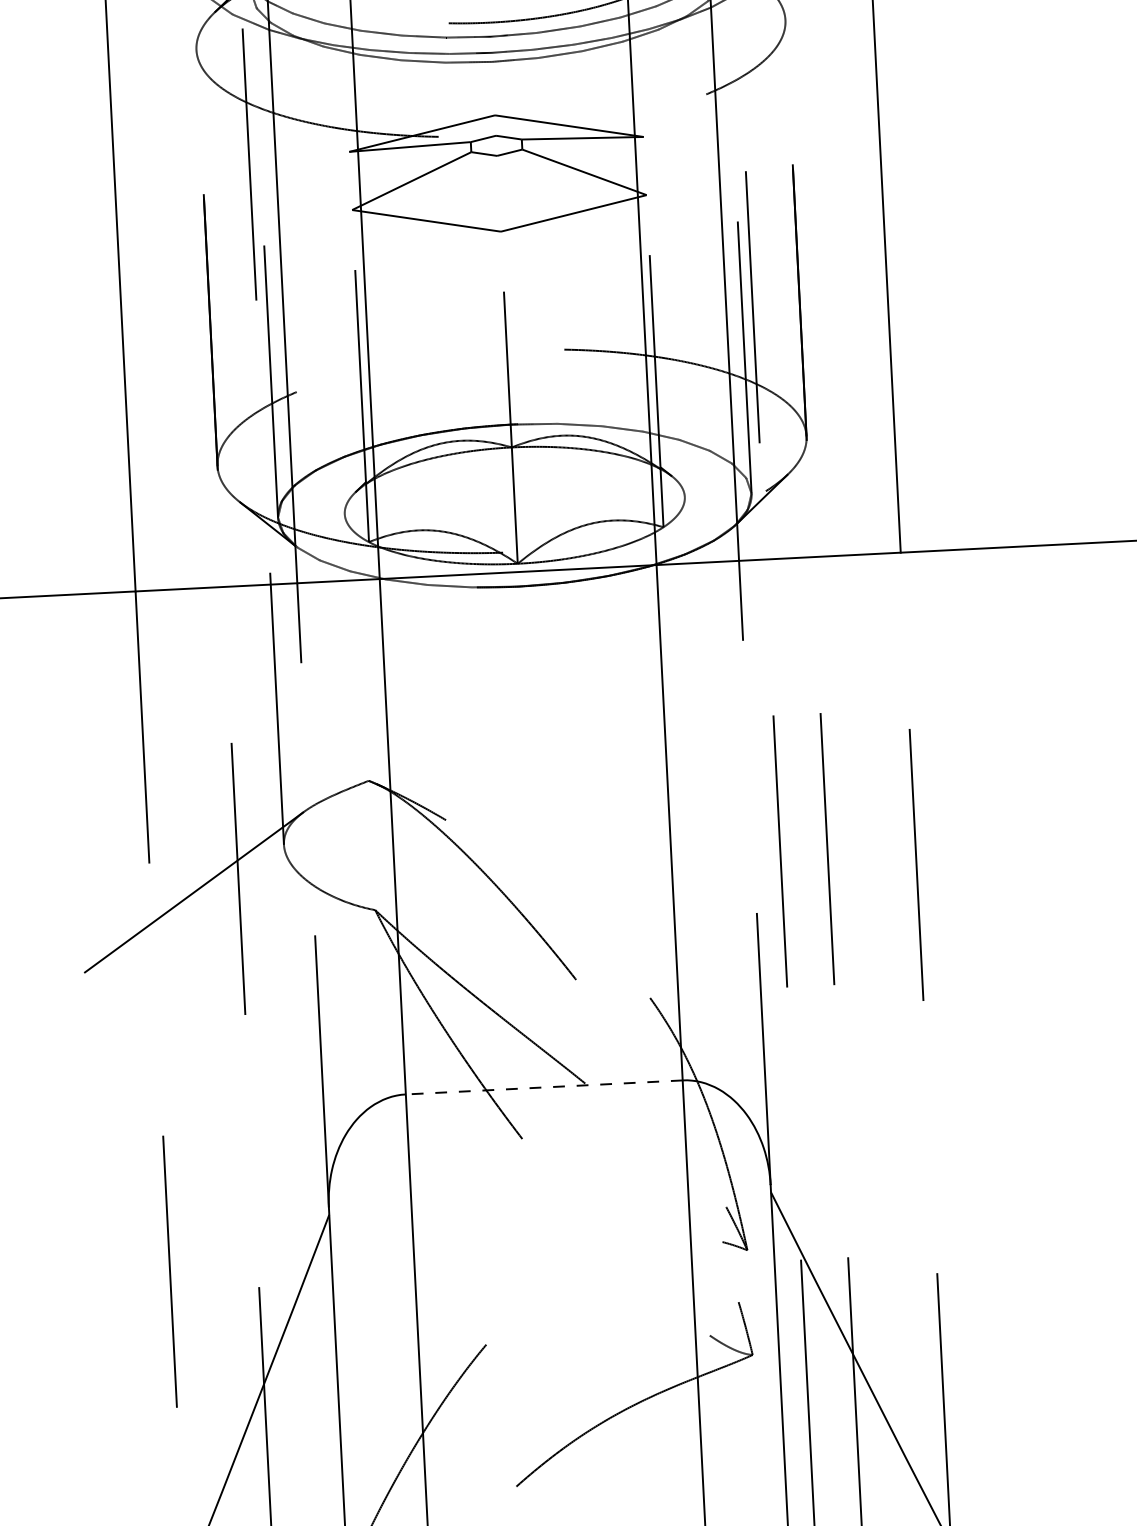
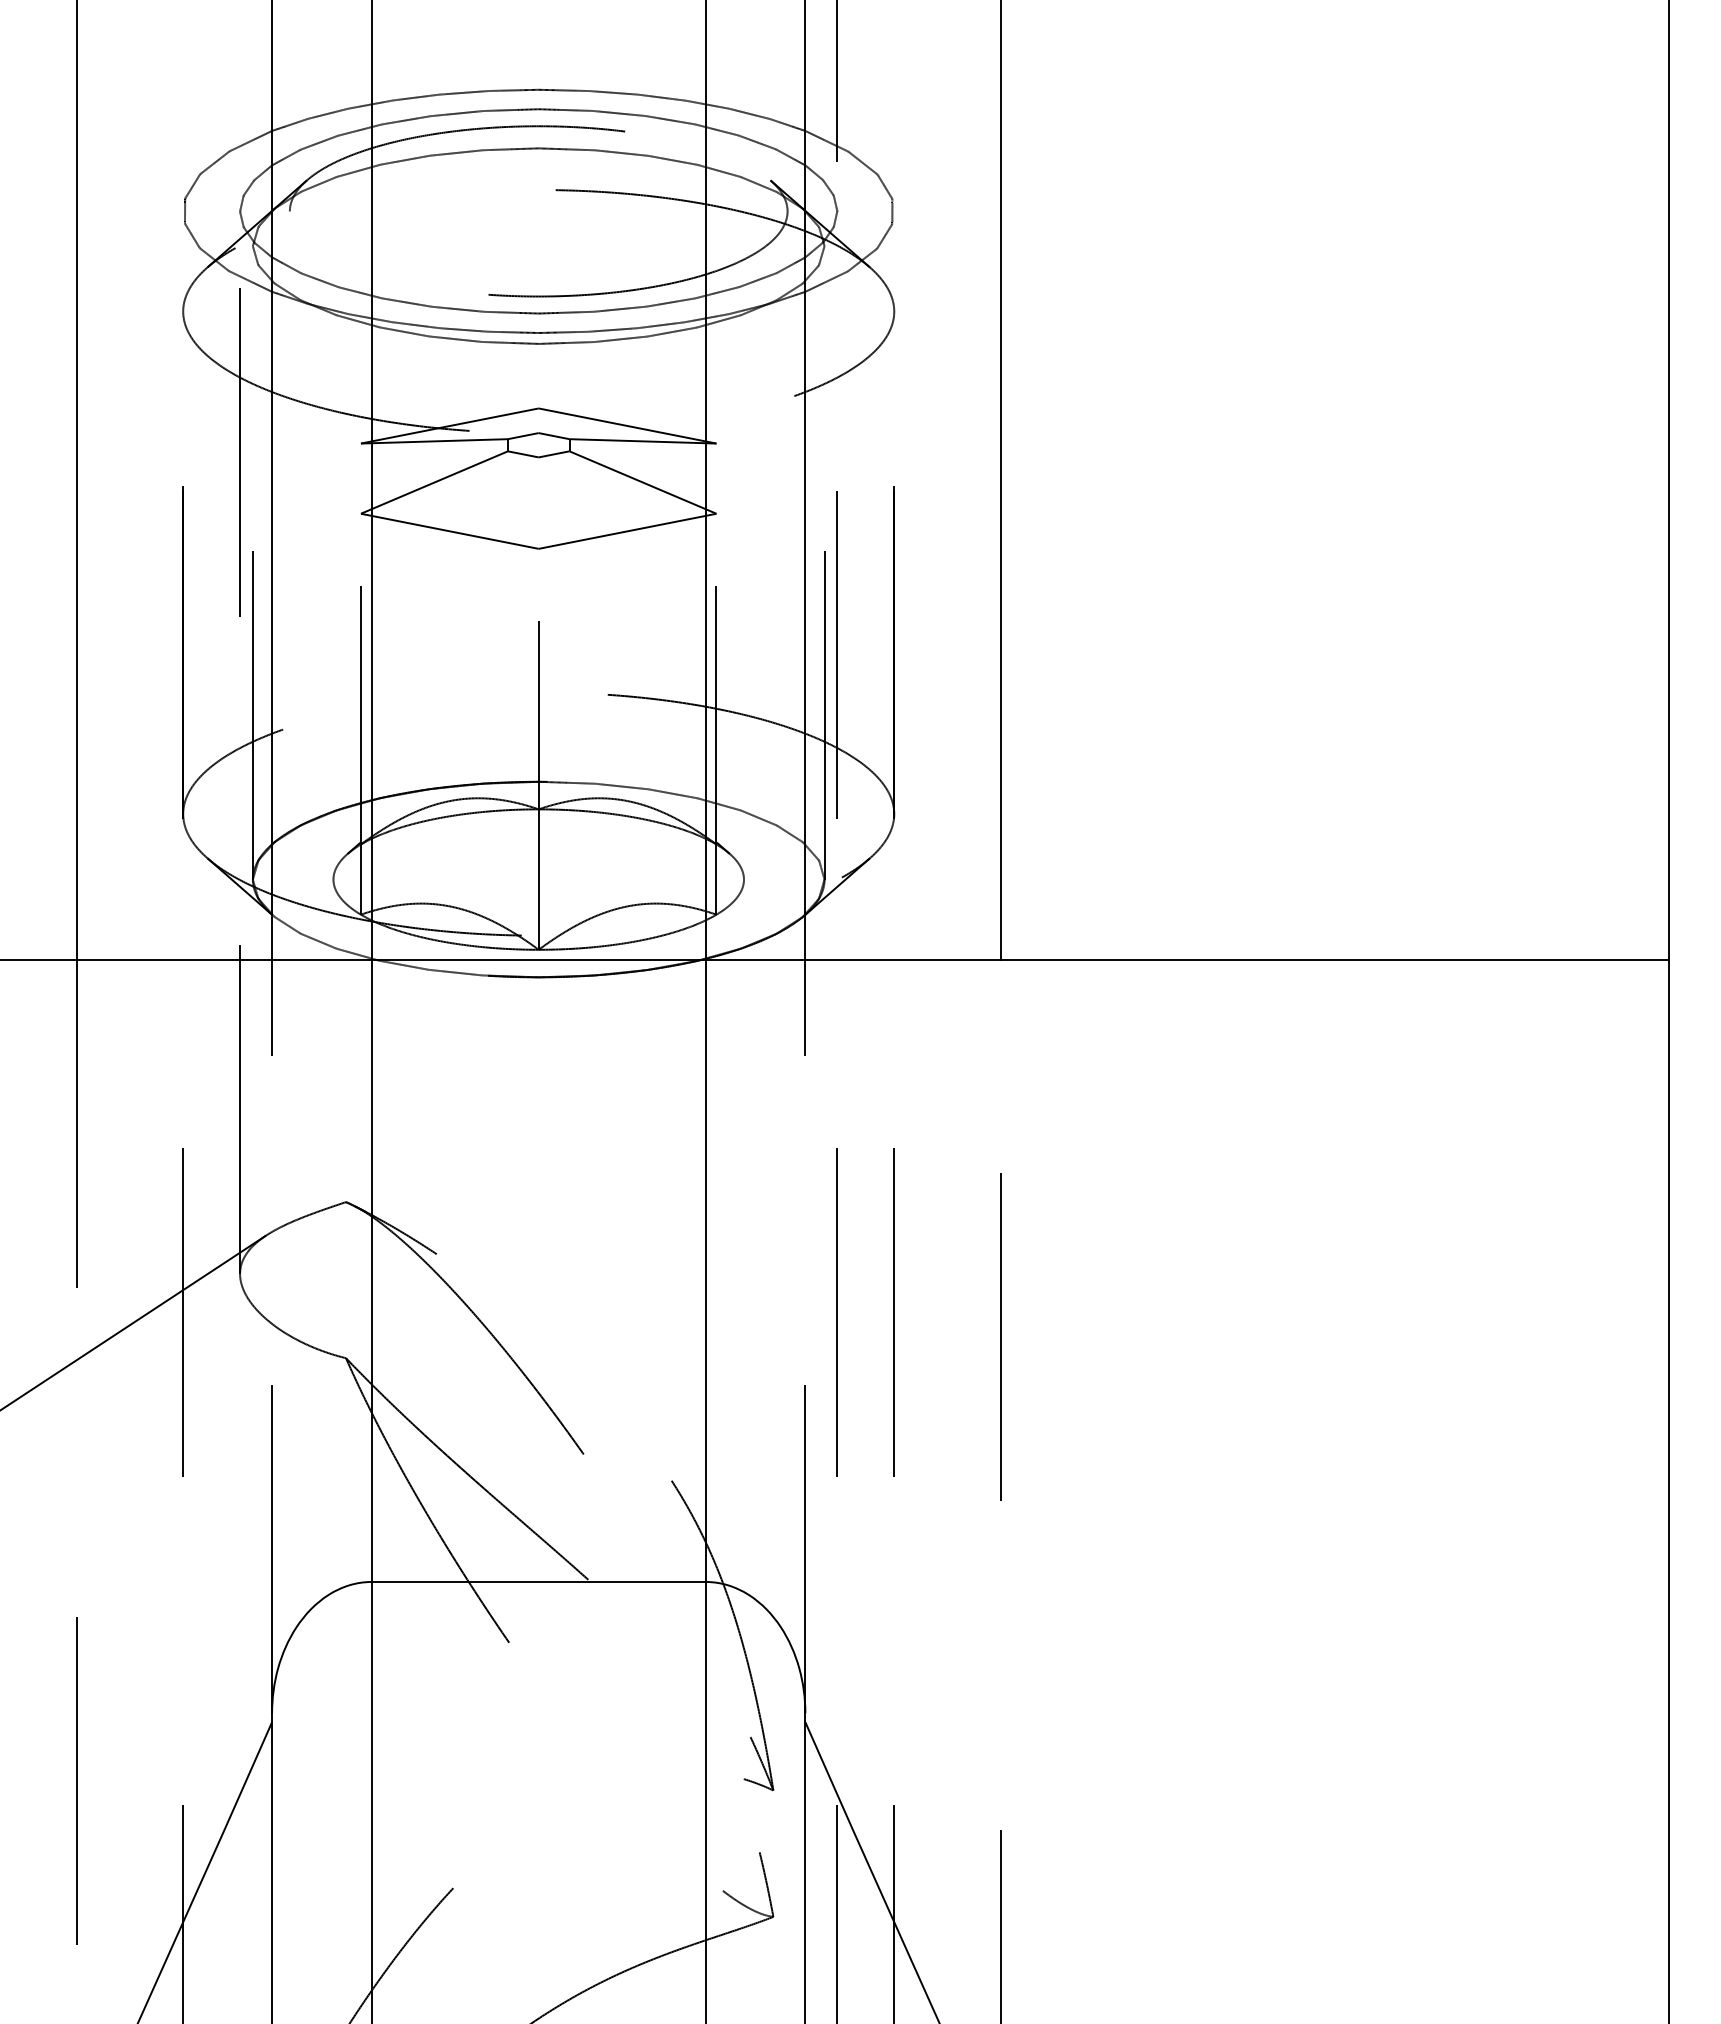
line: (544, 1087) -> (538, 1581), dashed -> solid

